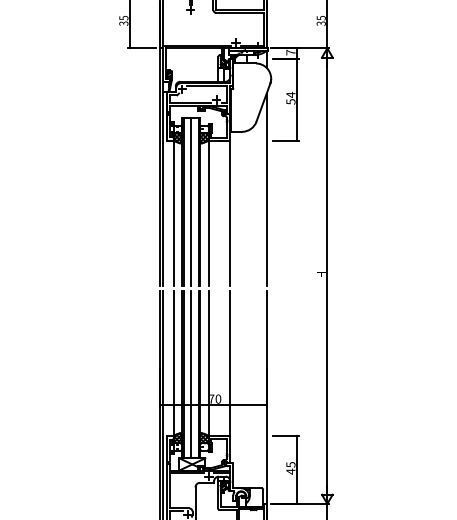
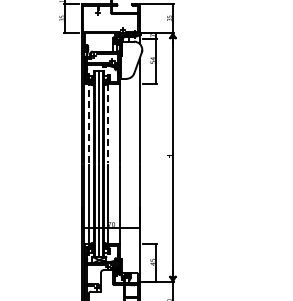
line: (174, 213) -> (89, 123), solid -> dashed
line: (209, 213) -> (108, 123), solid -> dashed

